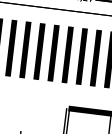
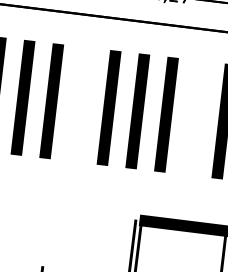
line: (39, 51) -> (80, 104), removed
line: (95, 57) -> (194, 116), removed

